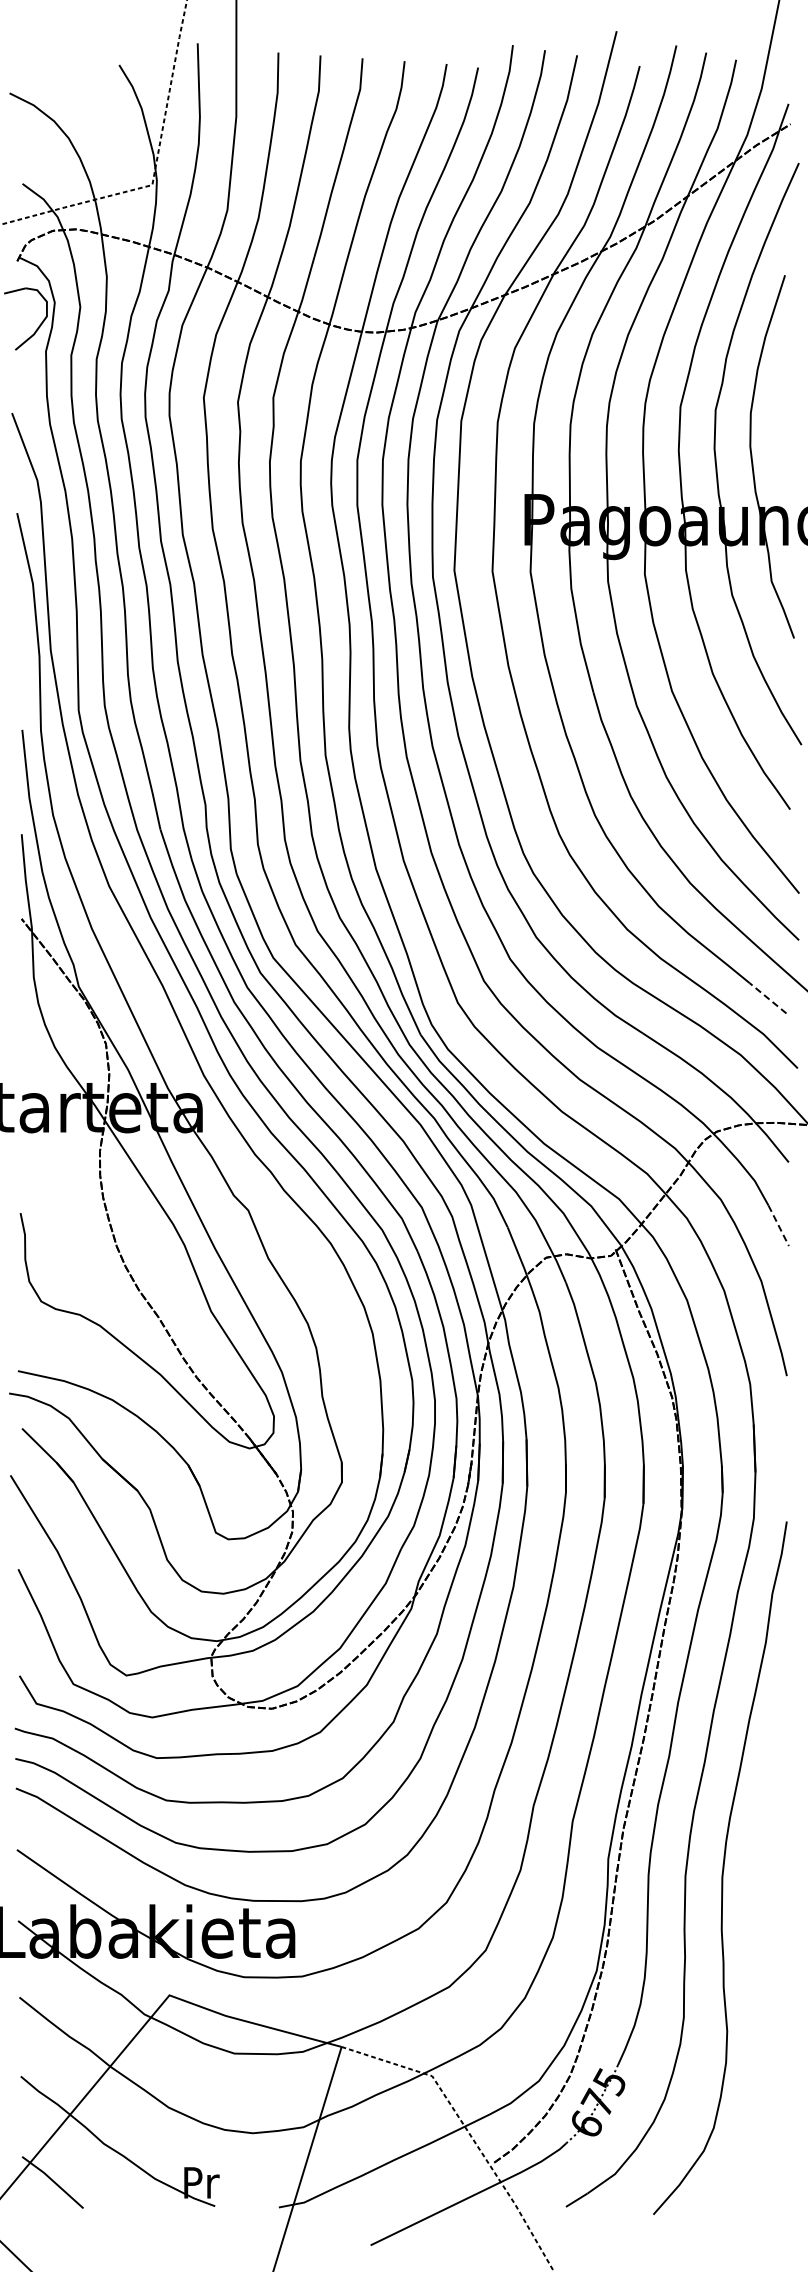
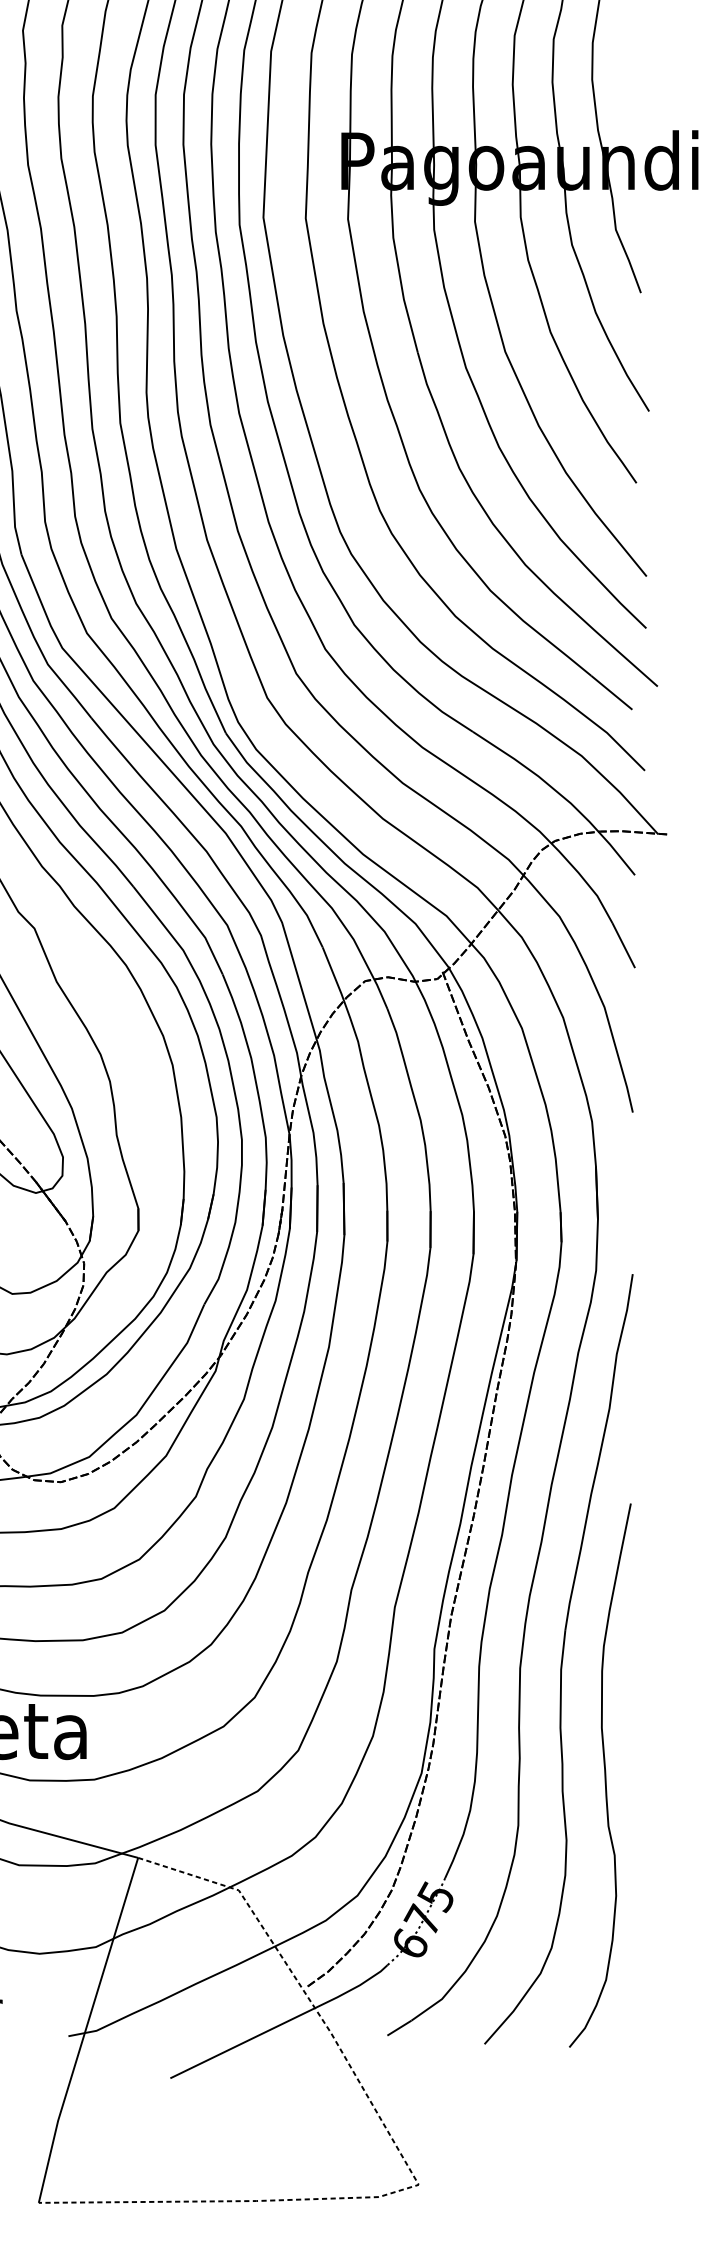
line: (768, 998) -> (612, 693), dashed -> solid
line: (778, 1225) -> (623, 945), dashed -> solid
curve: (761, 1972) -> (604, 1775), added

